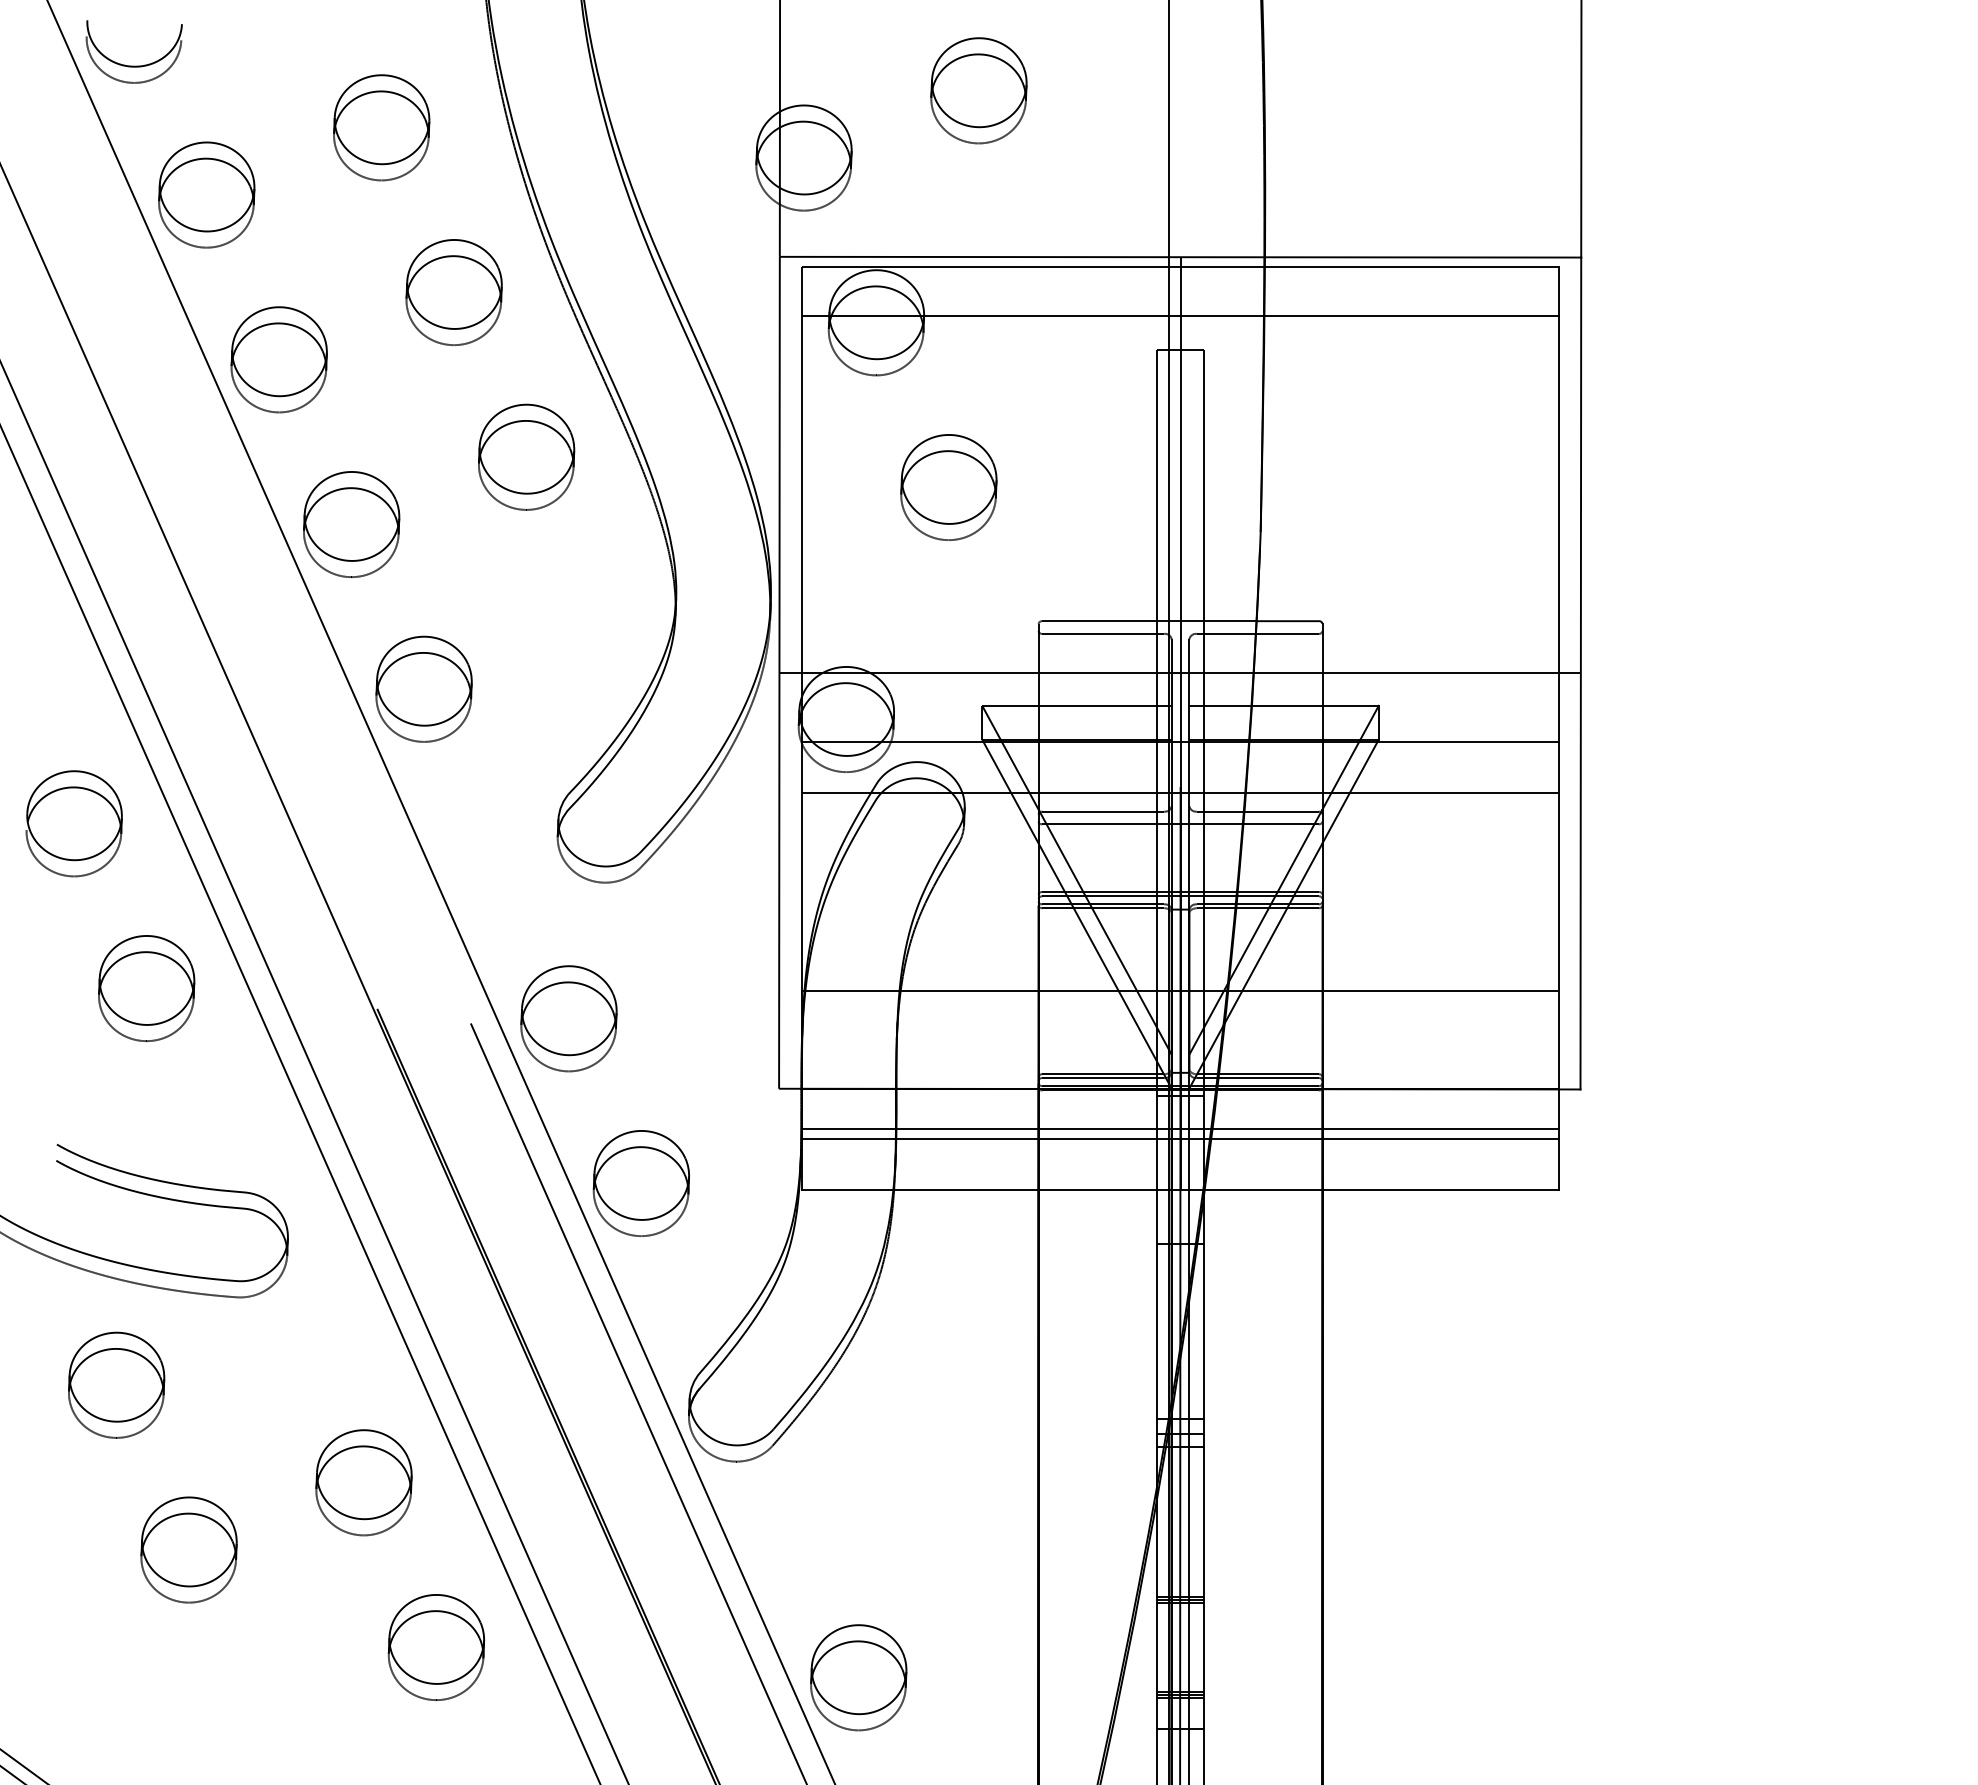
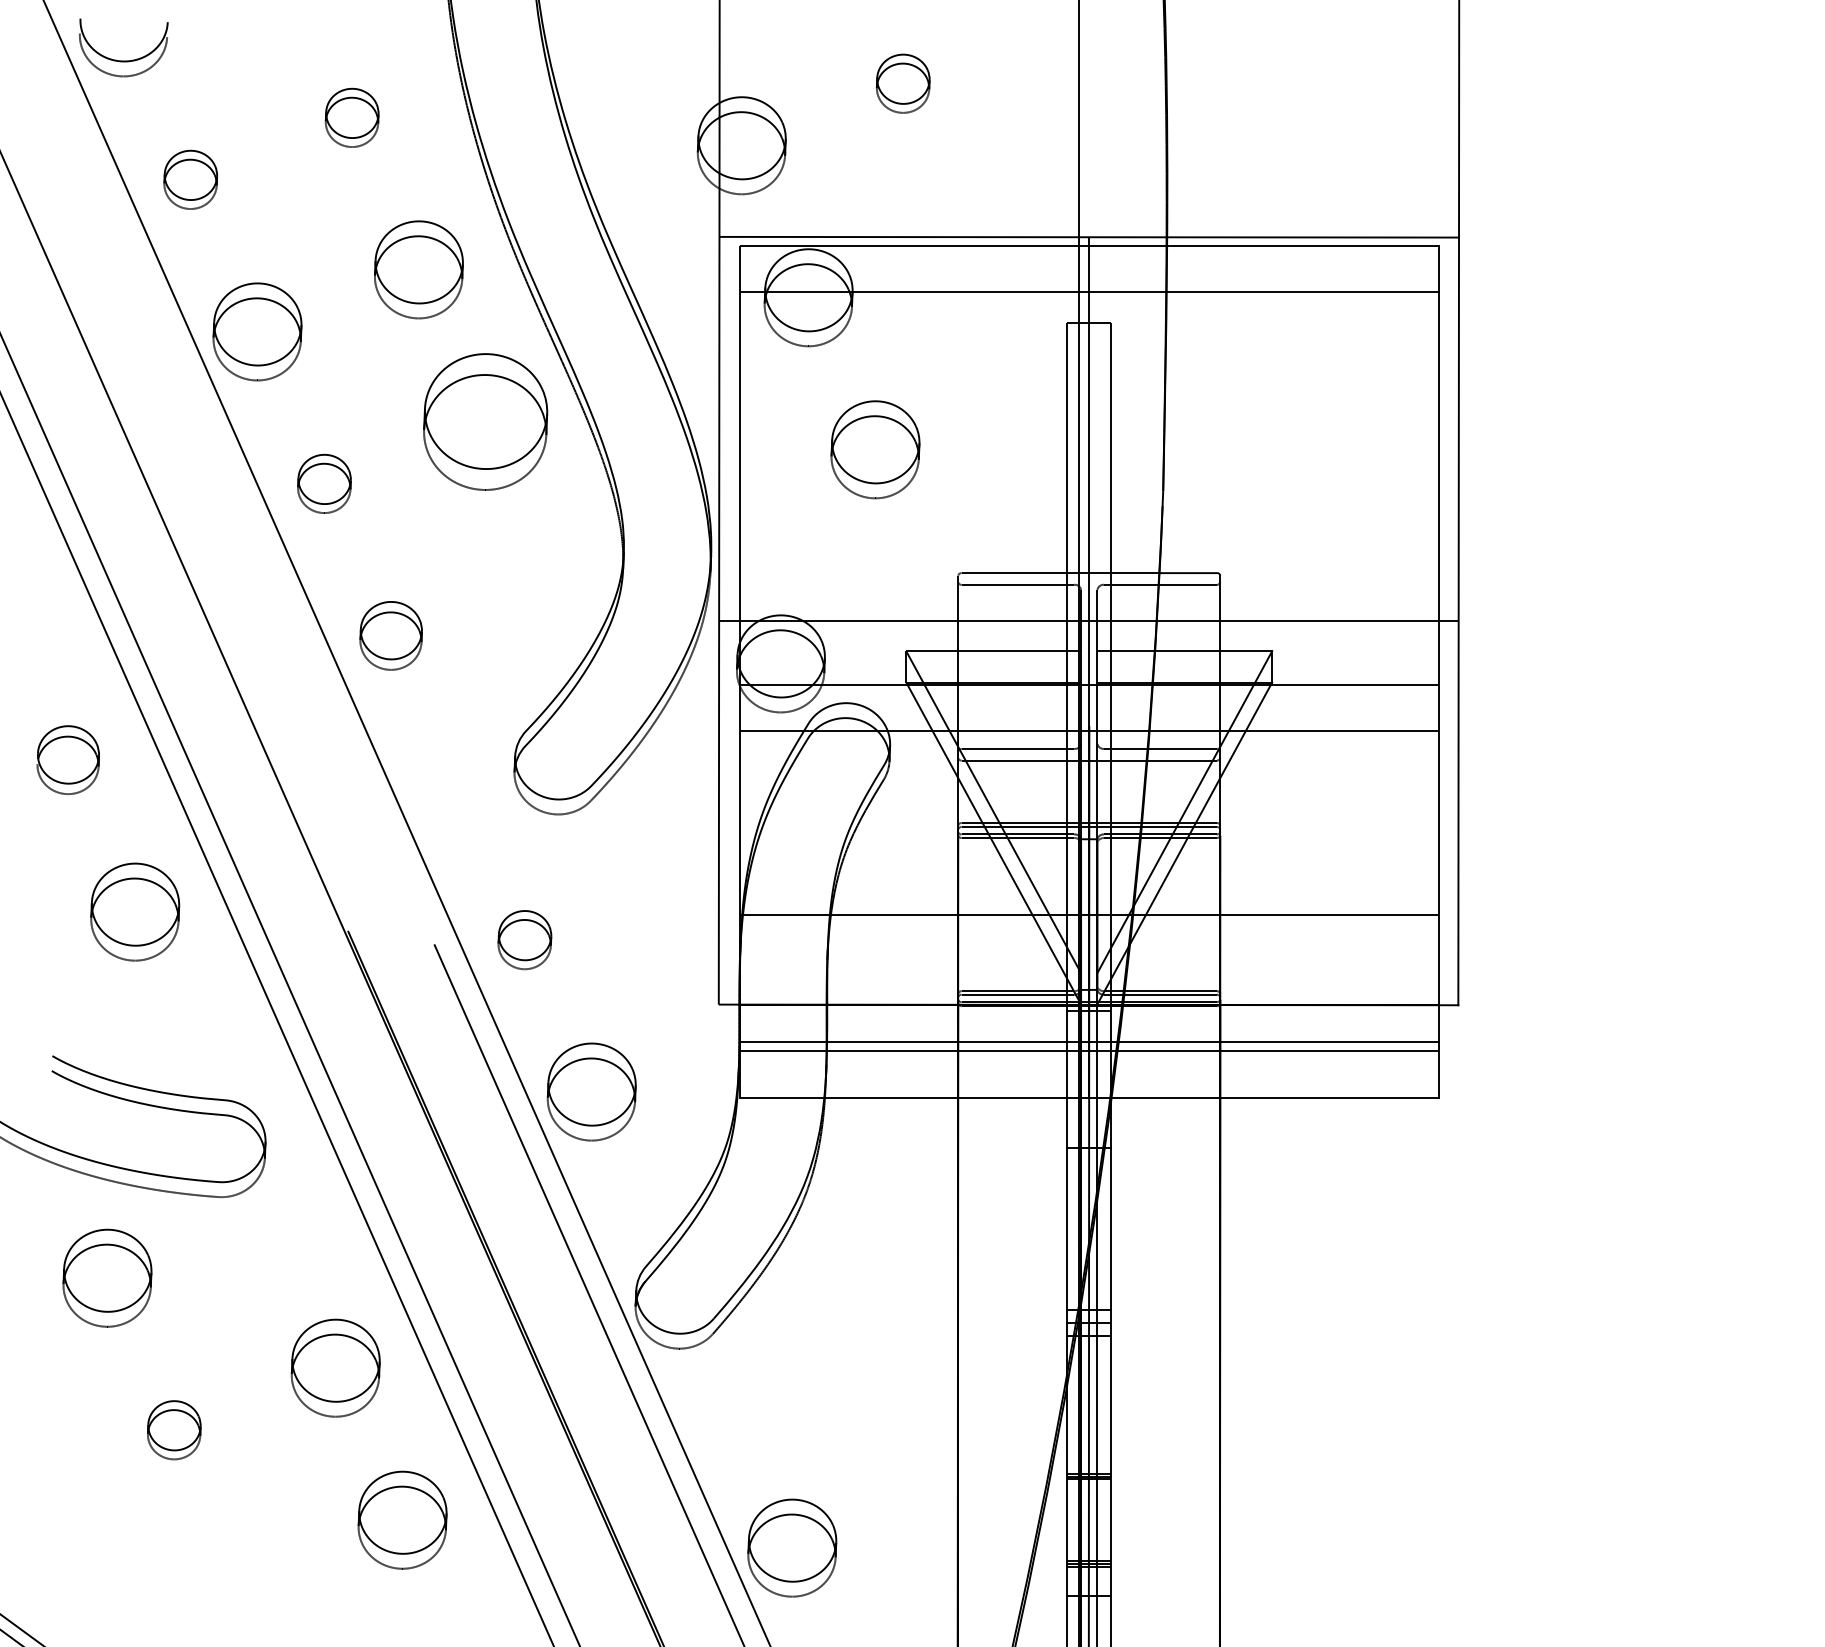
part: (978, 90) -> (902, 83), size x0.6
part: (381, 127) -> (351, 117), size x0.6
part: (206, 194) -> (190, 179), size x0.6
part: (526, 456) -> (485, 421), size x1.4
part: (351, 524) -> (324, 483), size x0.6
part: (423, 688) -> (390, 635), size x0.7
part: (73, 823) -> (67, 759), size x0.7
part: (568, 1018) -> (524, 939), size x0.6
part: (188, 1549) -> (173, 1429), size x0.6

